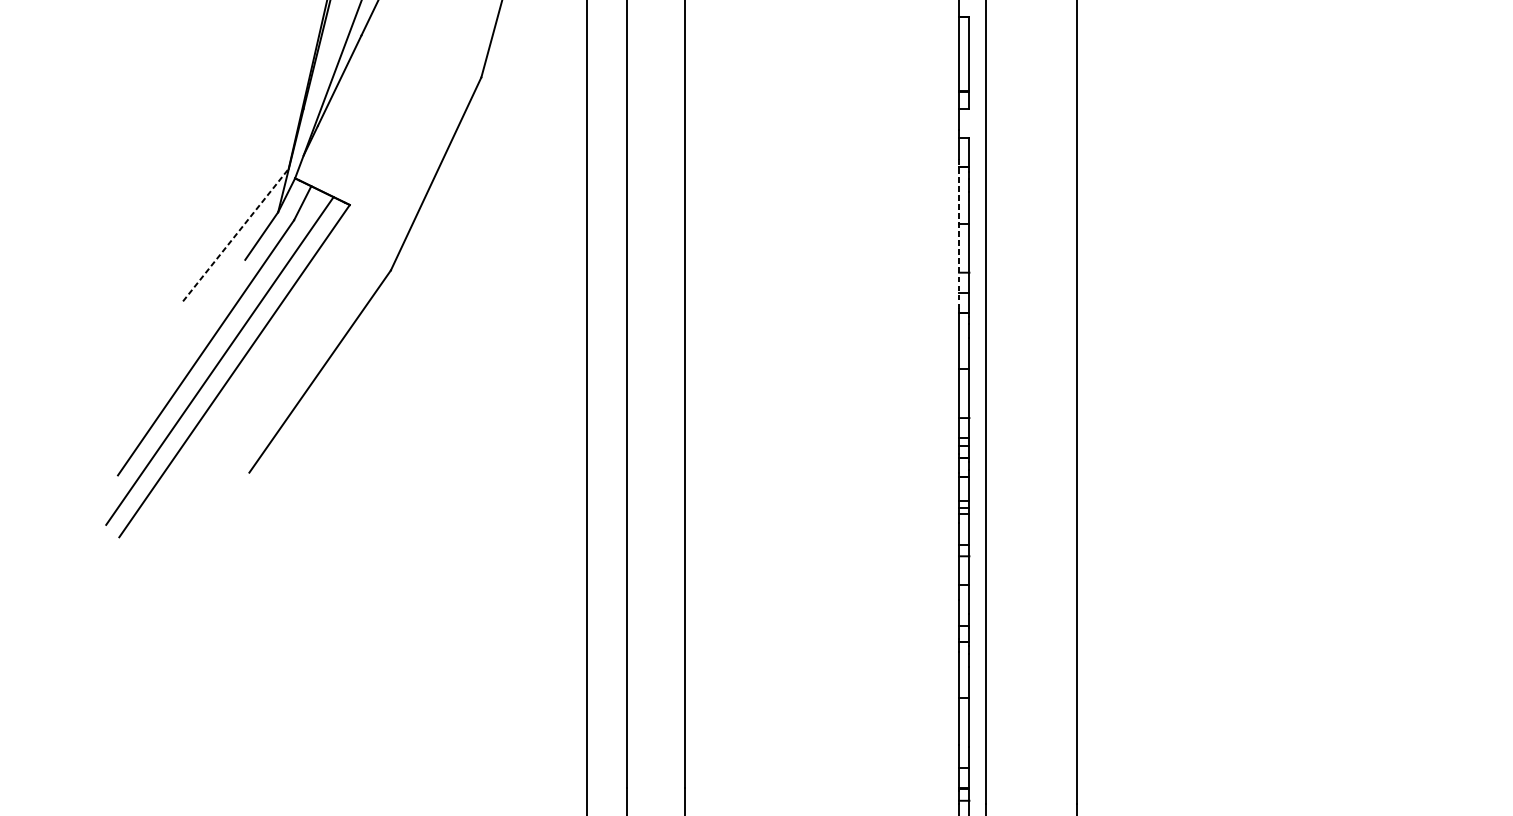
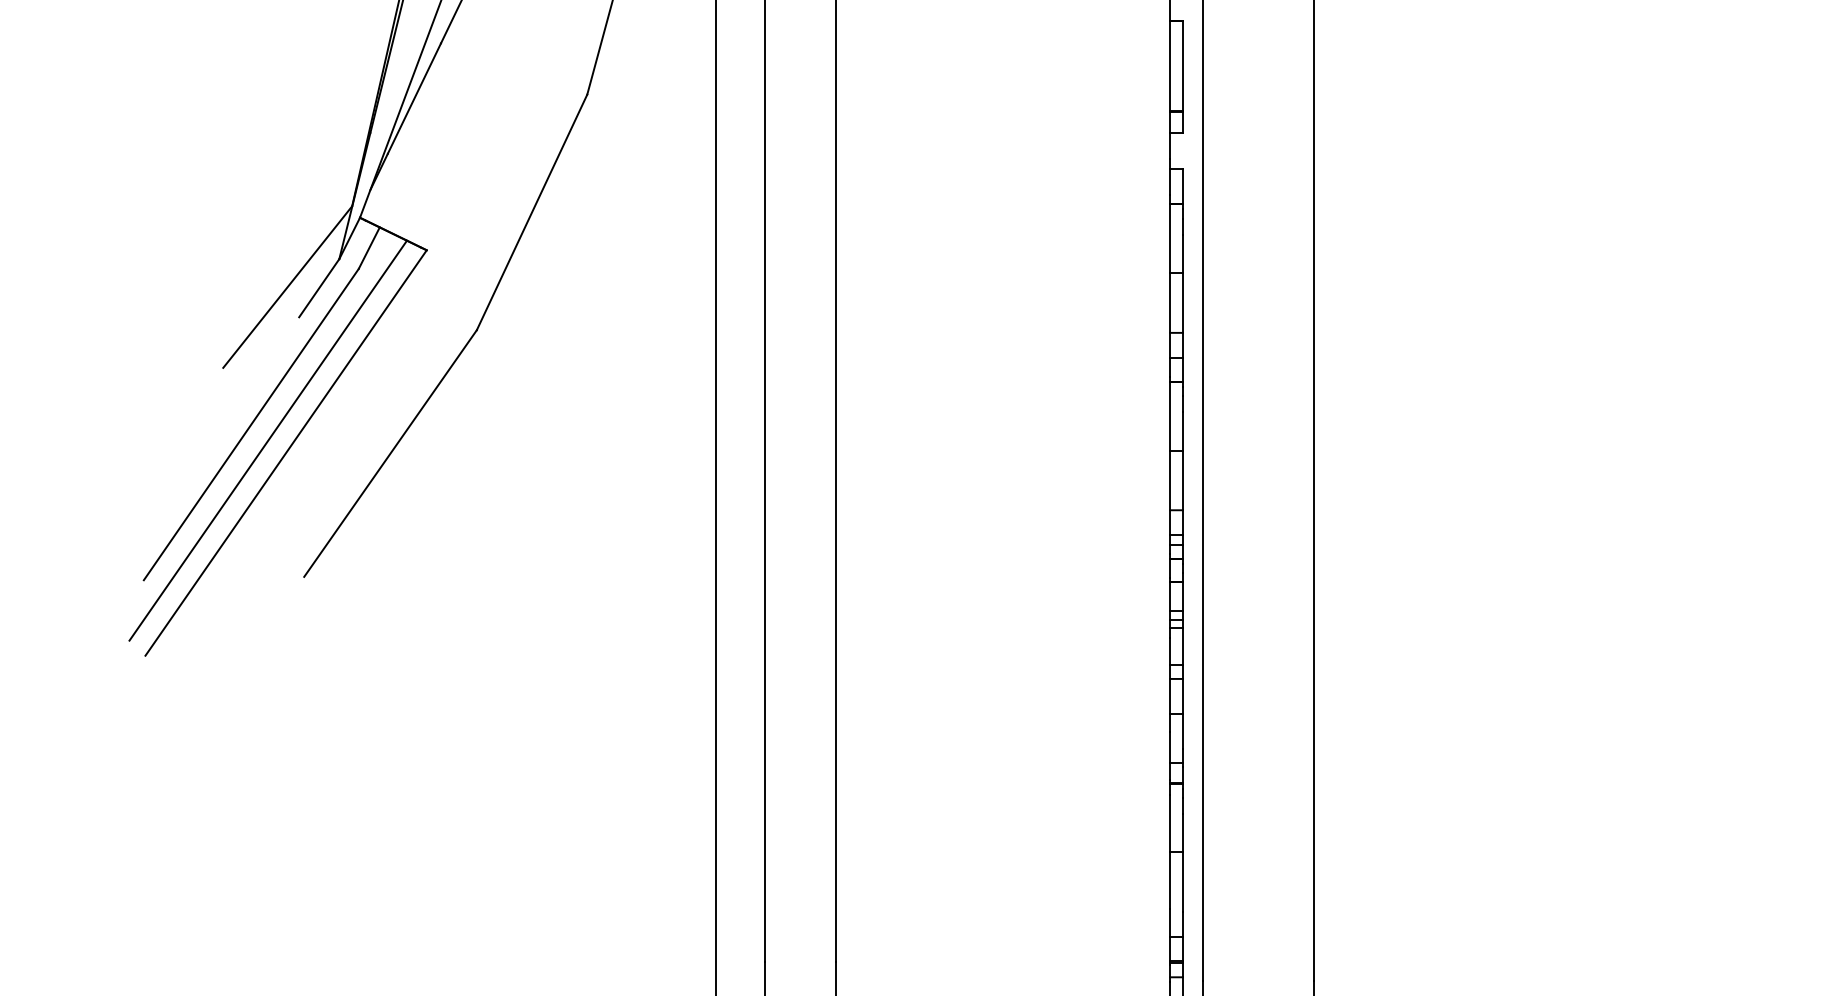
line: (236, 234) -> (288, 286), dashed -> solid
line: (959, 234) -> (1170, 286), dashed -> solid

